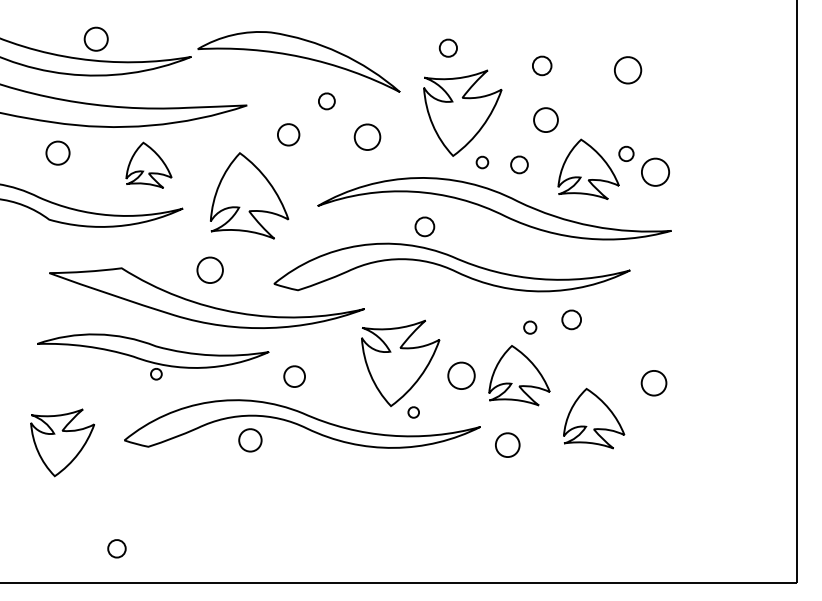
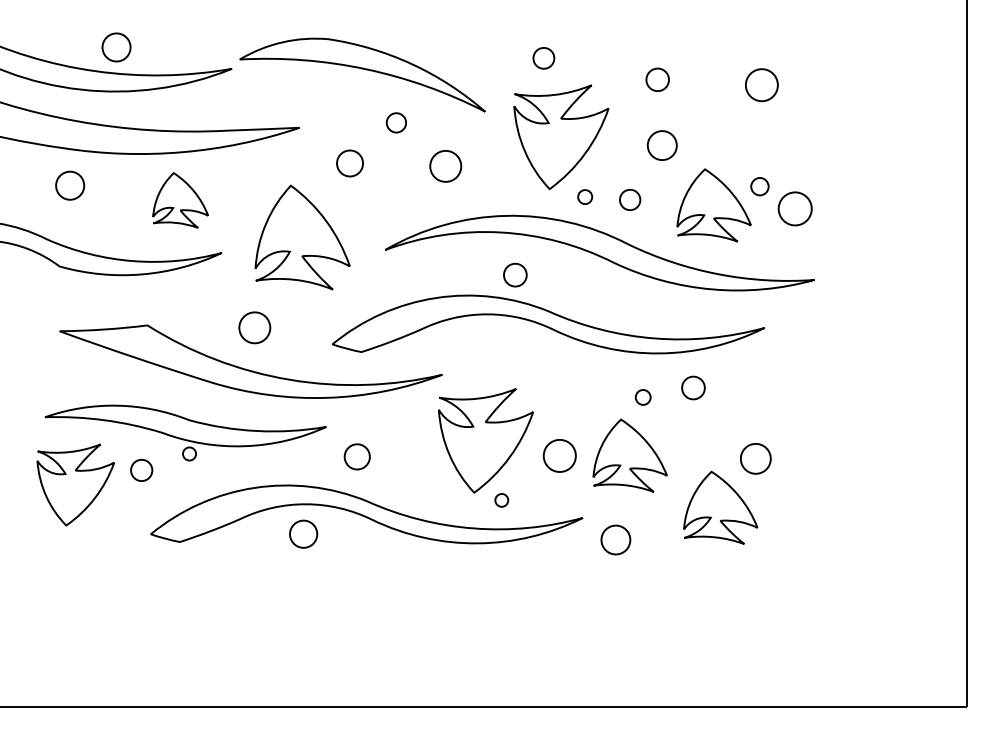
part: (653, 383) -> (755, 459), moved
part: (62, 442) -> (75, 484), moved
part: (116, 548) -> (141, 470), moved

